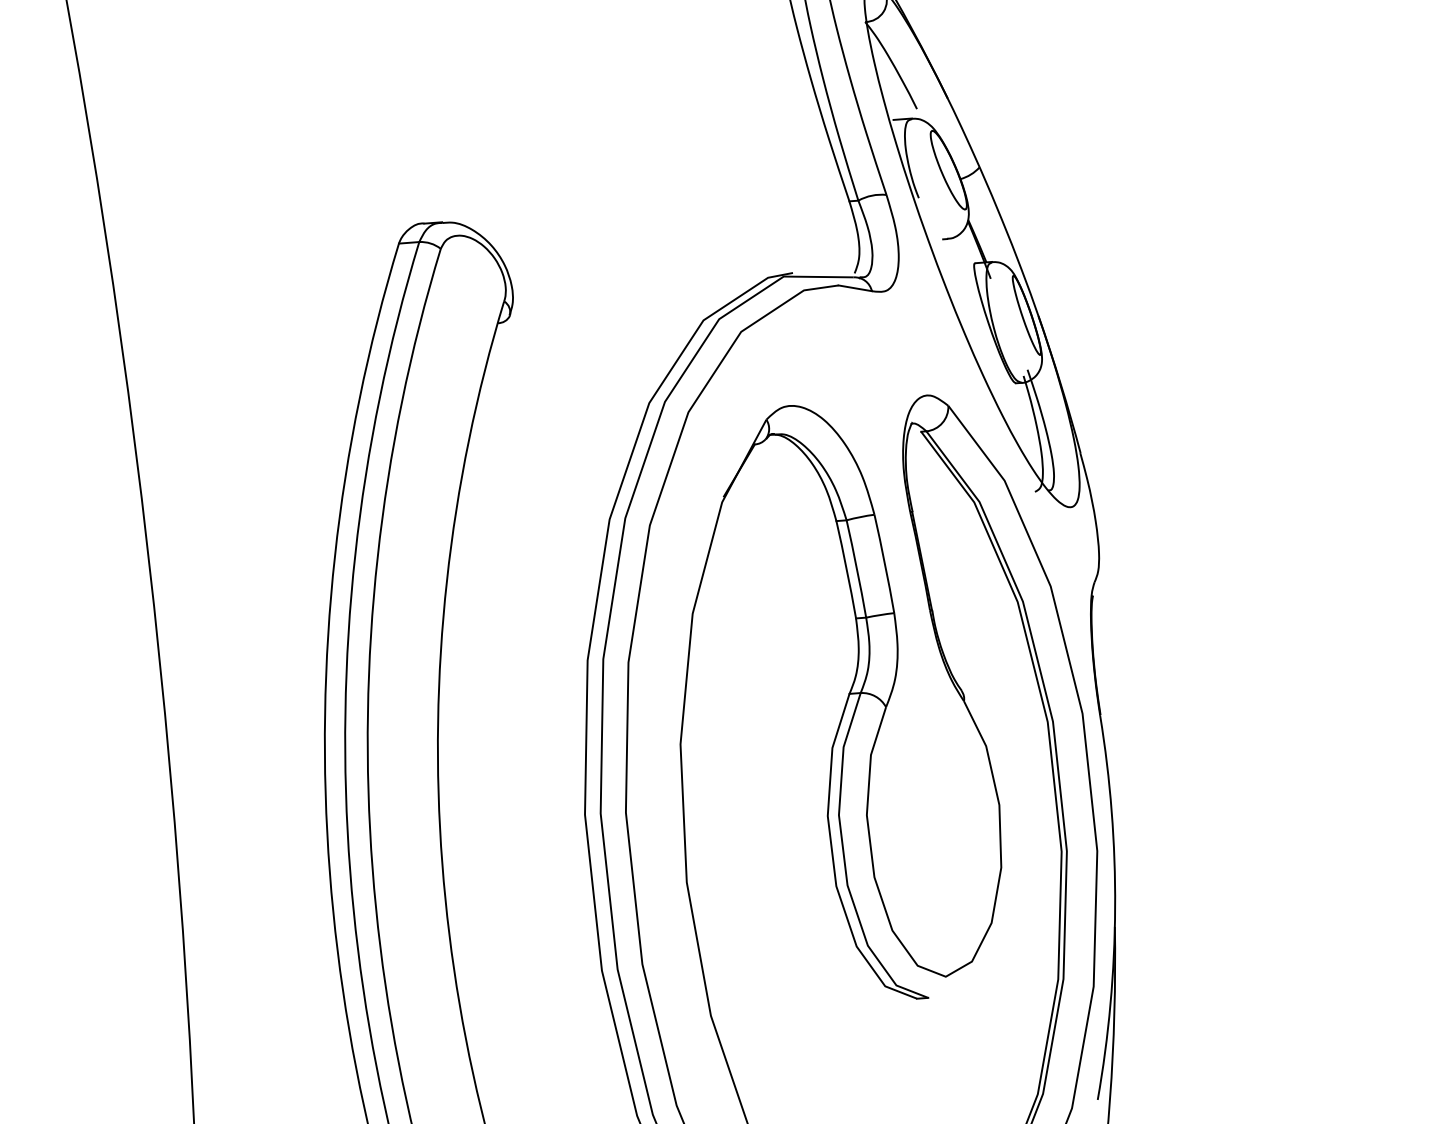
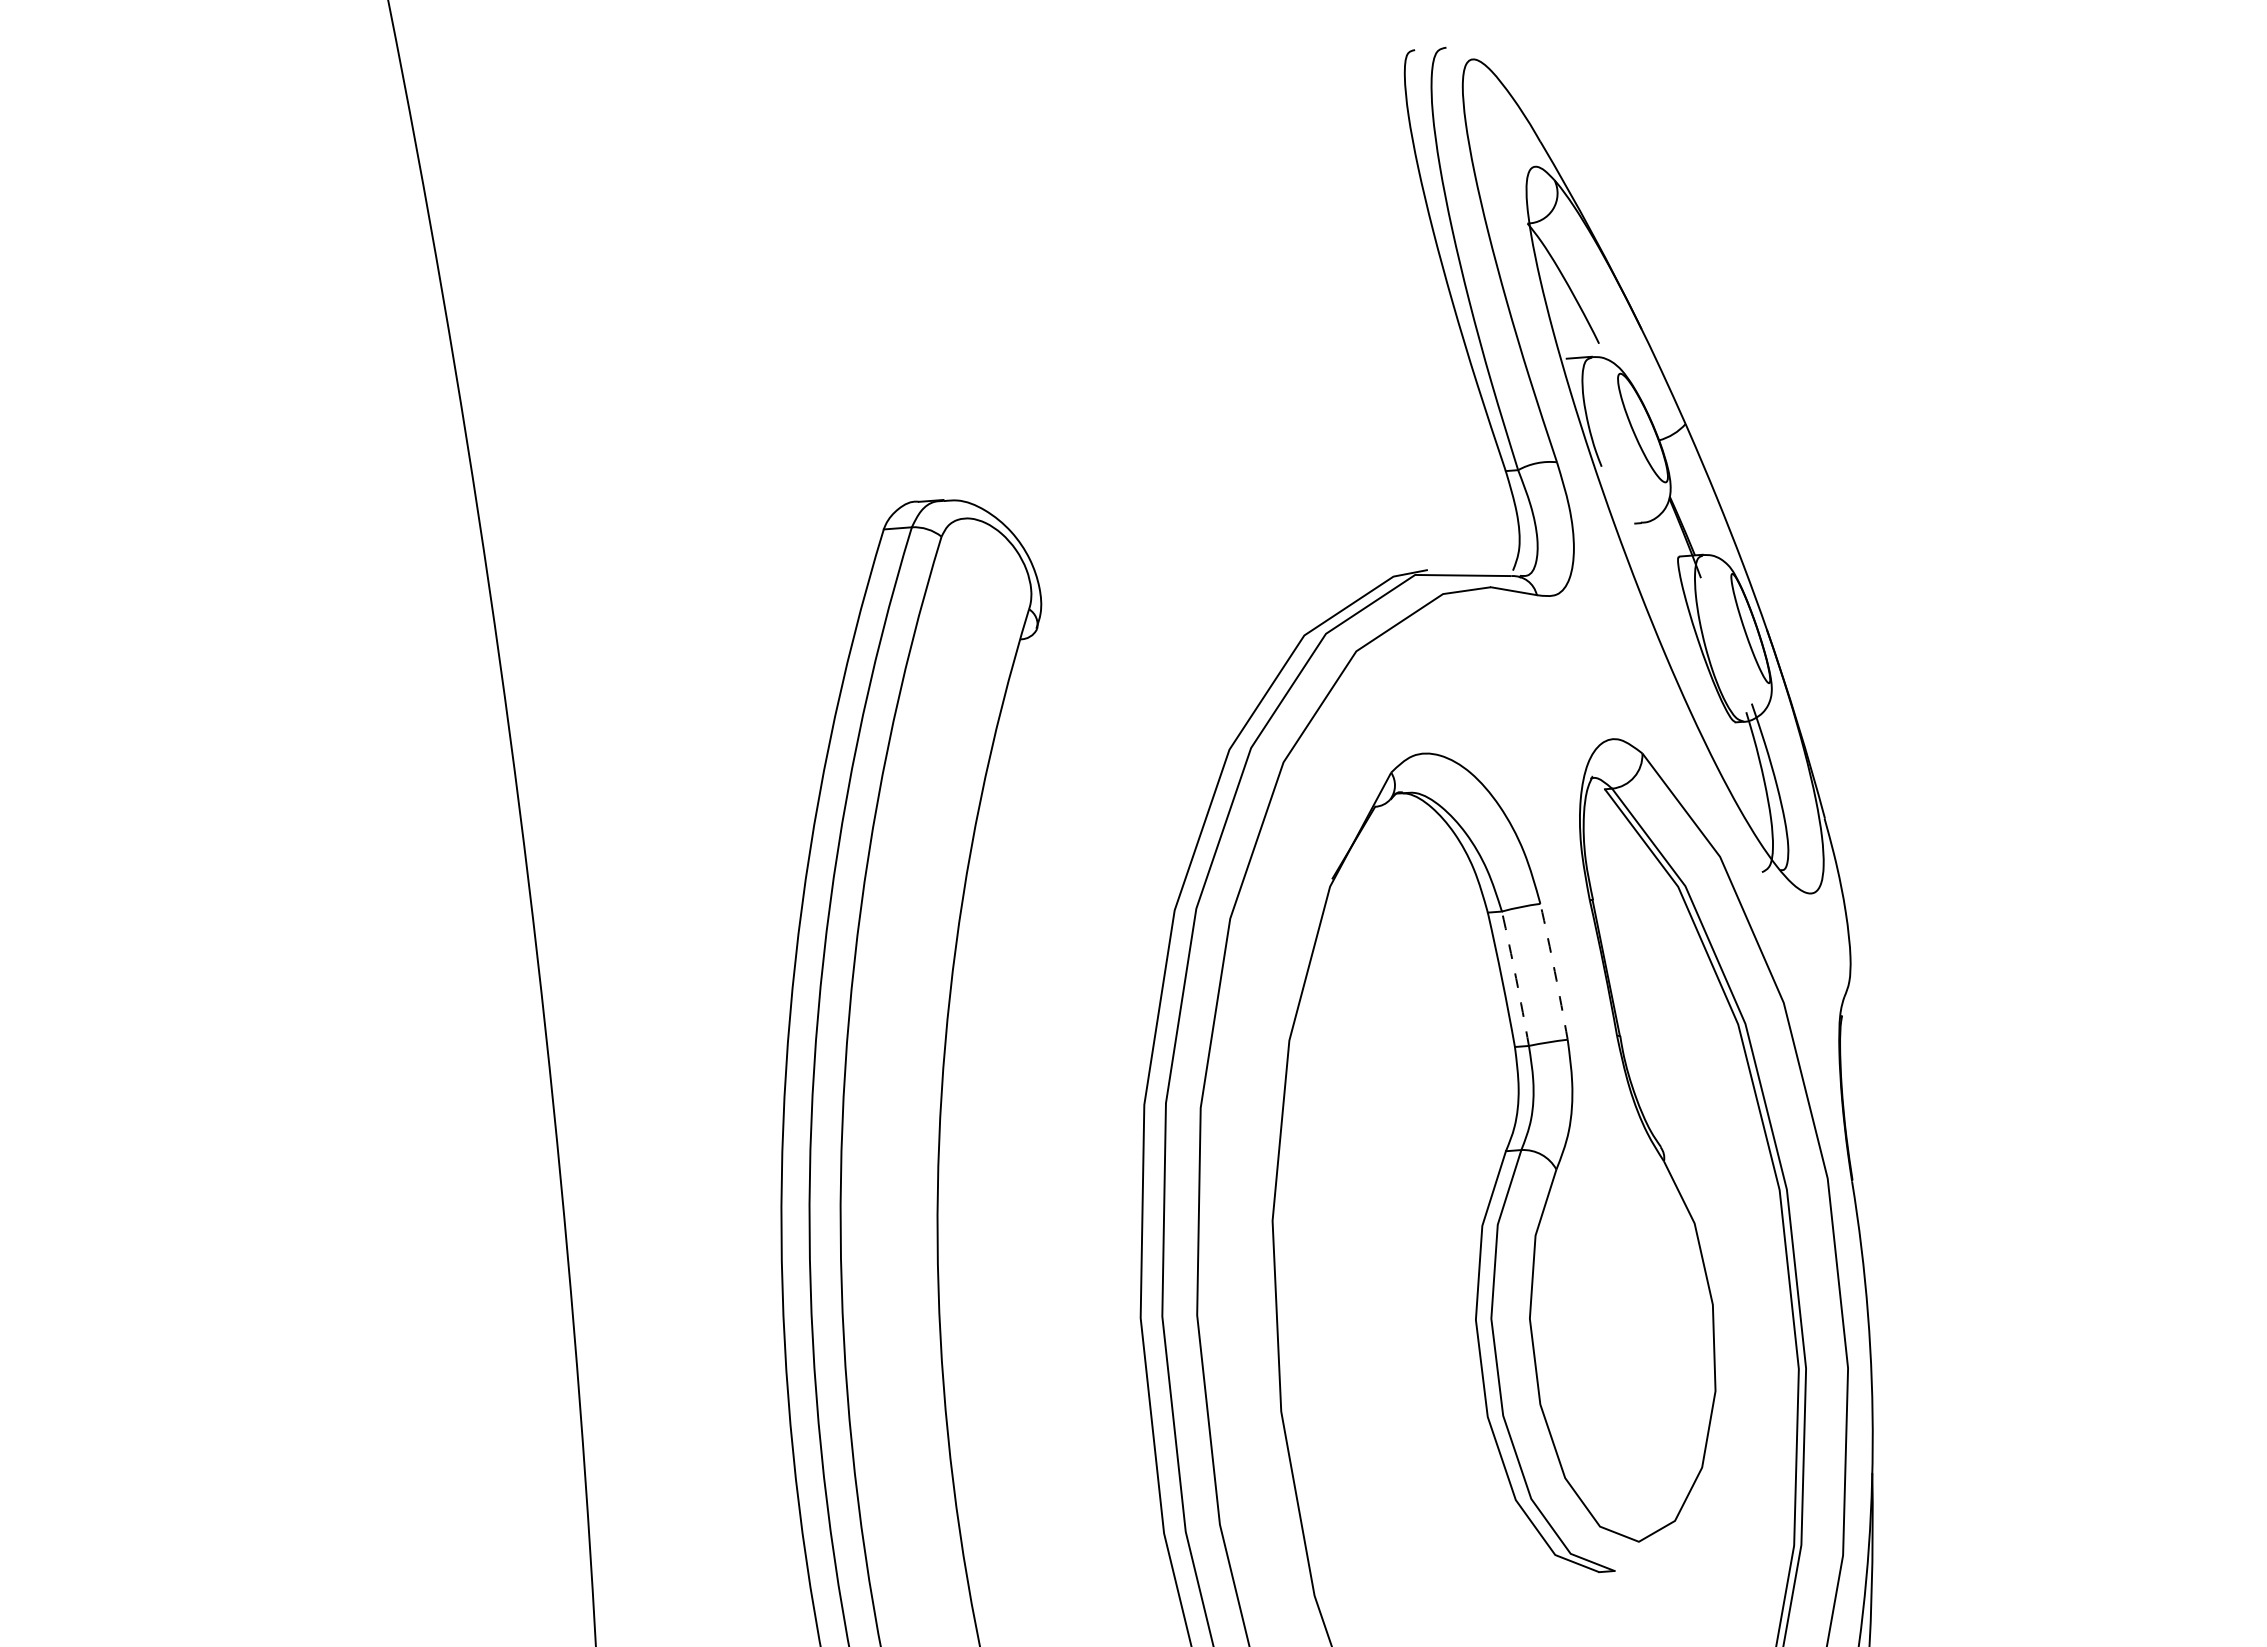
arc: (884, 563) -> (1554, 971), solid -> dashed
arc: (857, 568) -> (1516, 978), solid -> dashed

